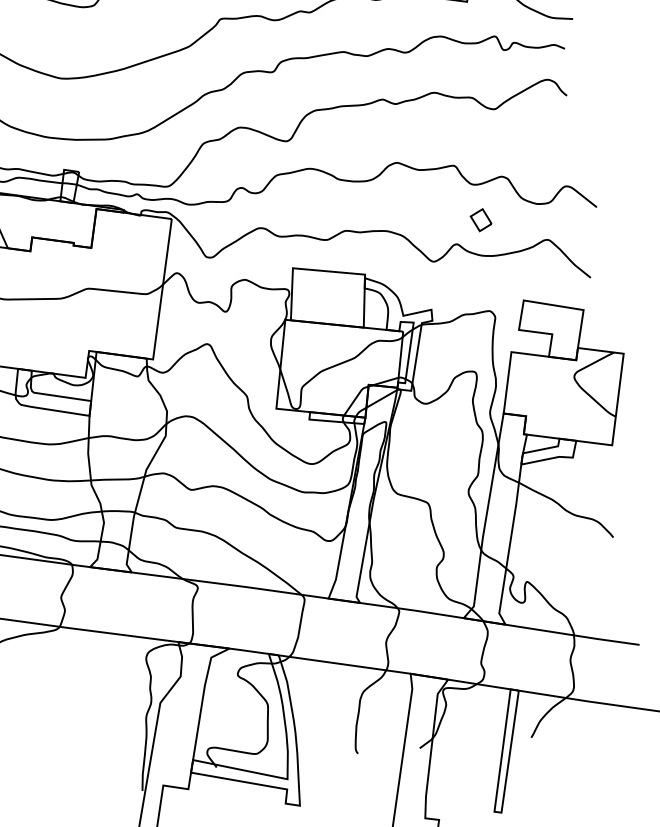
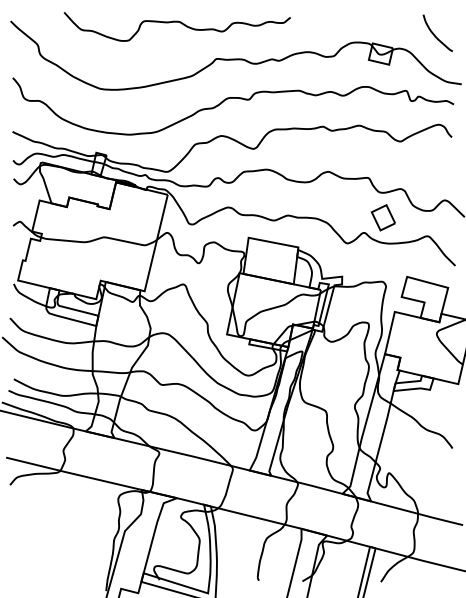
part: (480, 219) -> (382, 217), size x1.67

